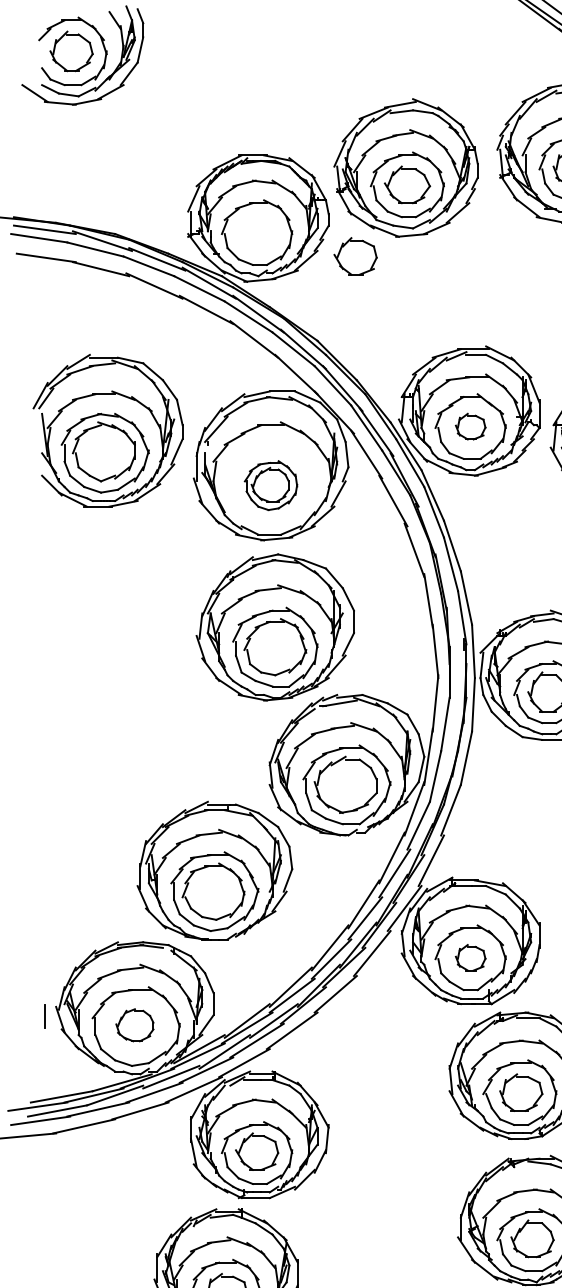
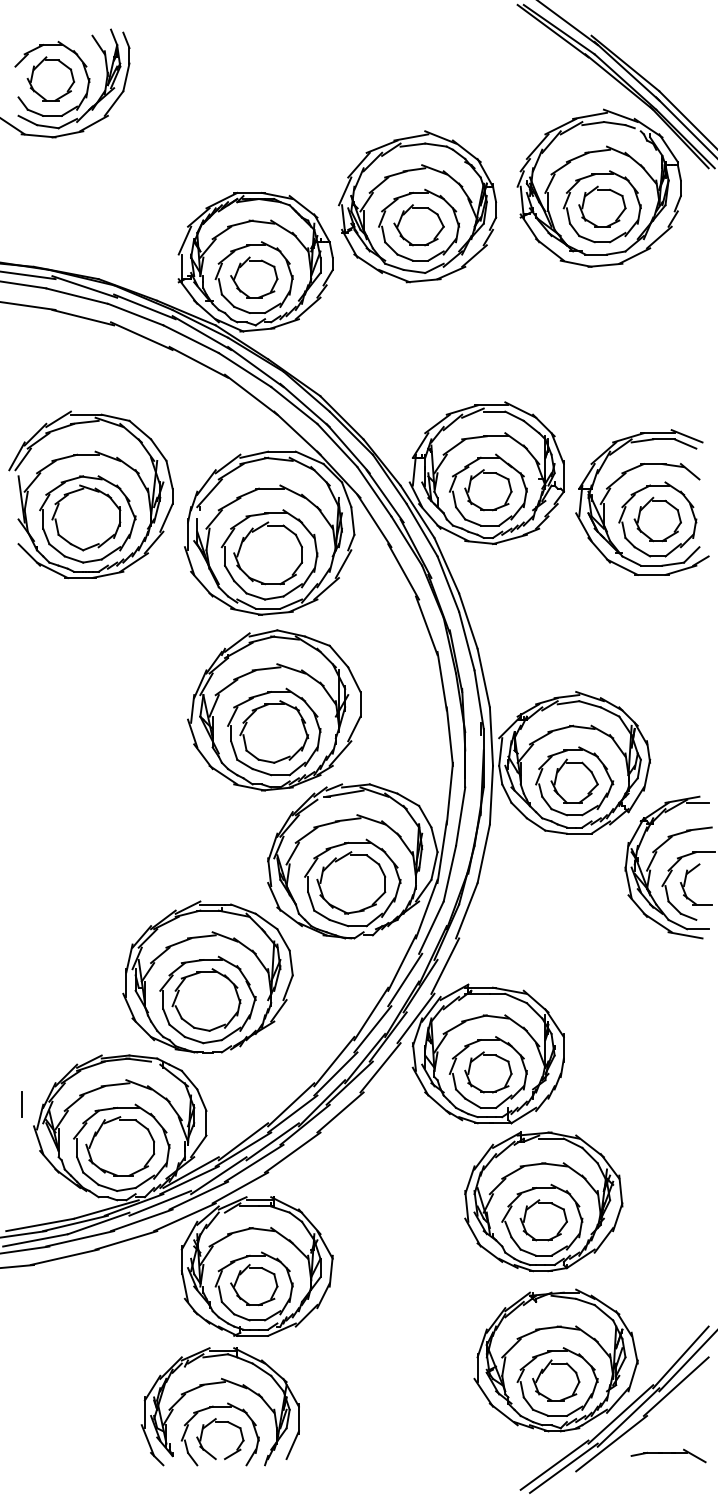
part: (355, 256) -> (254, 277), moved
part: (470, 426) -> (488, 490), size x1.43
part: (270, 485) -> (269, 554), size x1.67
part: (470, 957) -> (488, 1072), size x1.43
line: (44, 1016) -> (21, 1104), moved
part: (135, 1025) -> (120, 1146), size x1.67

